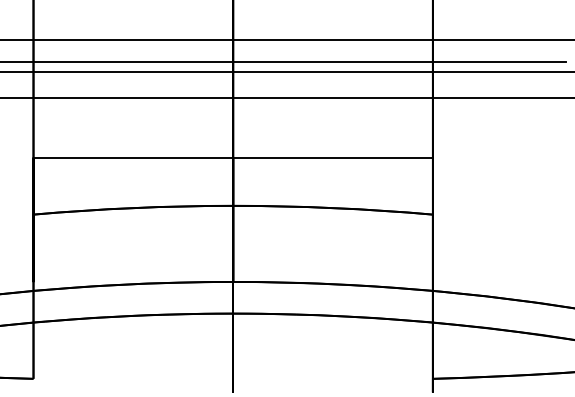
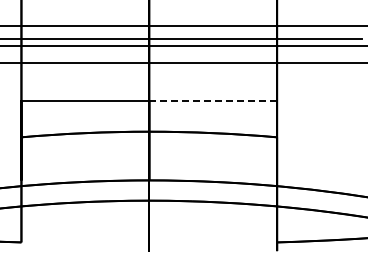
line: (333, 157) -> (213, 100), solid -> dashed

